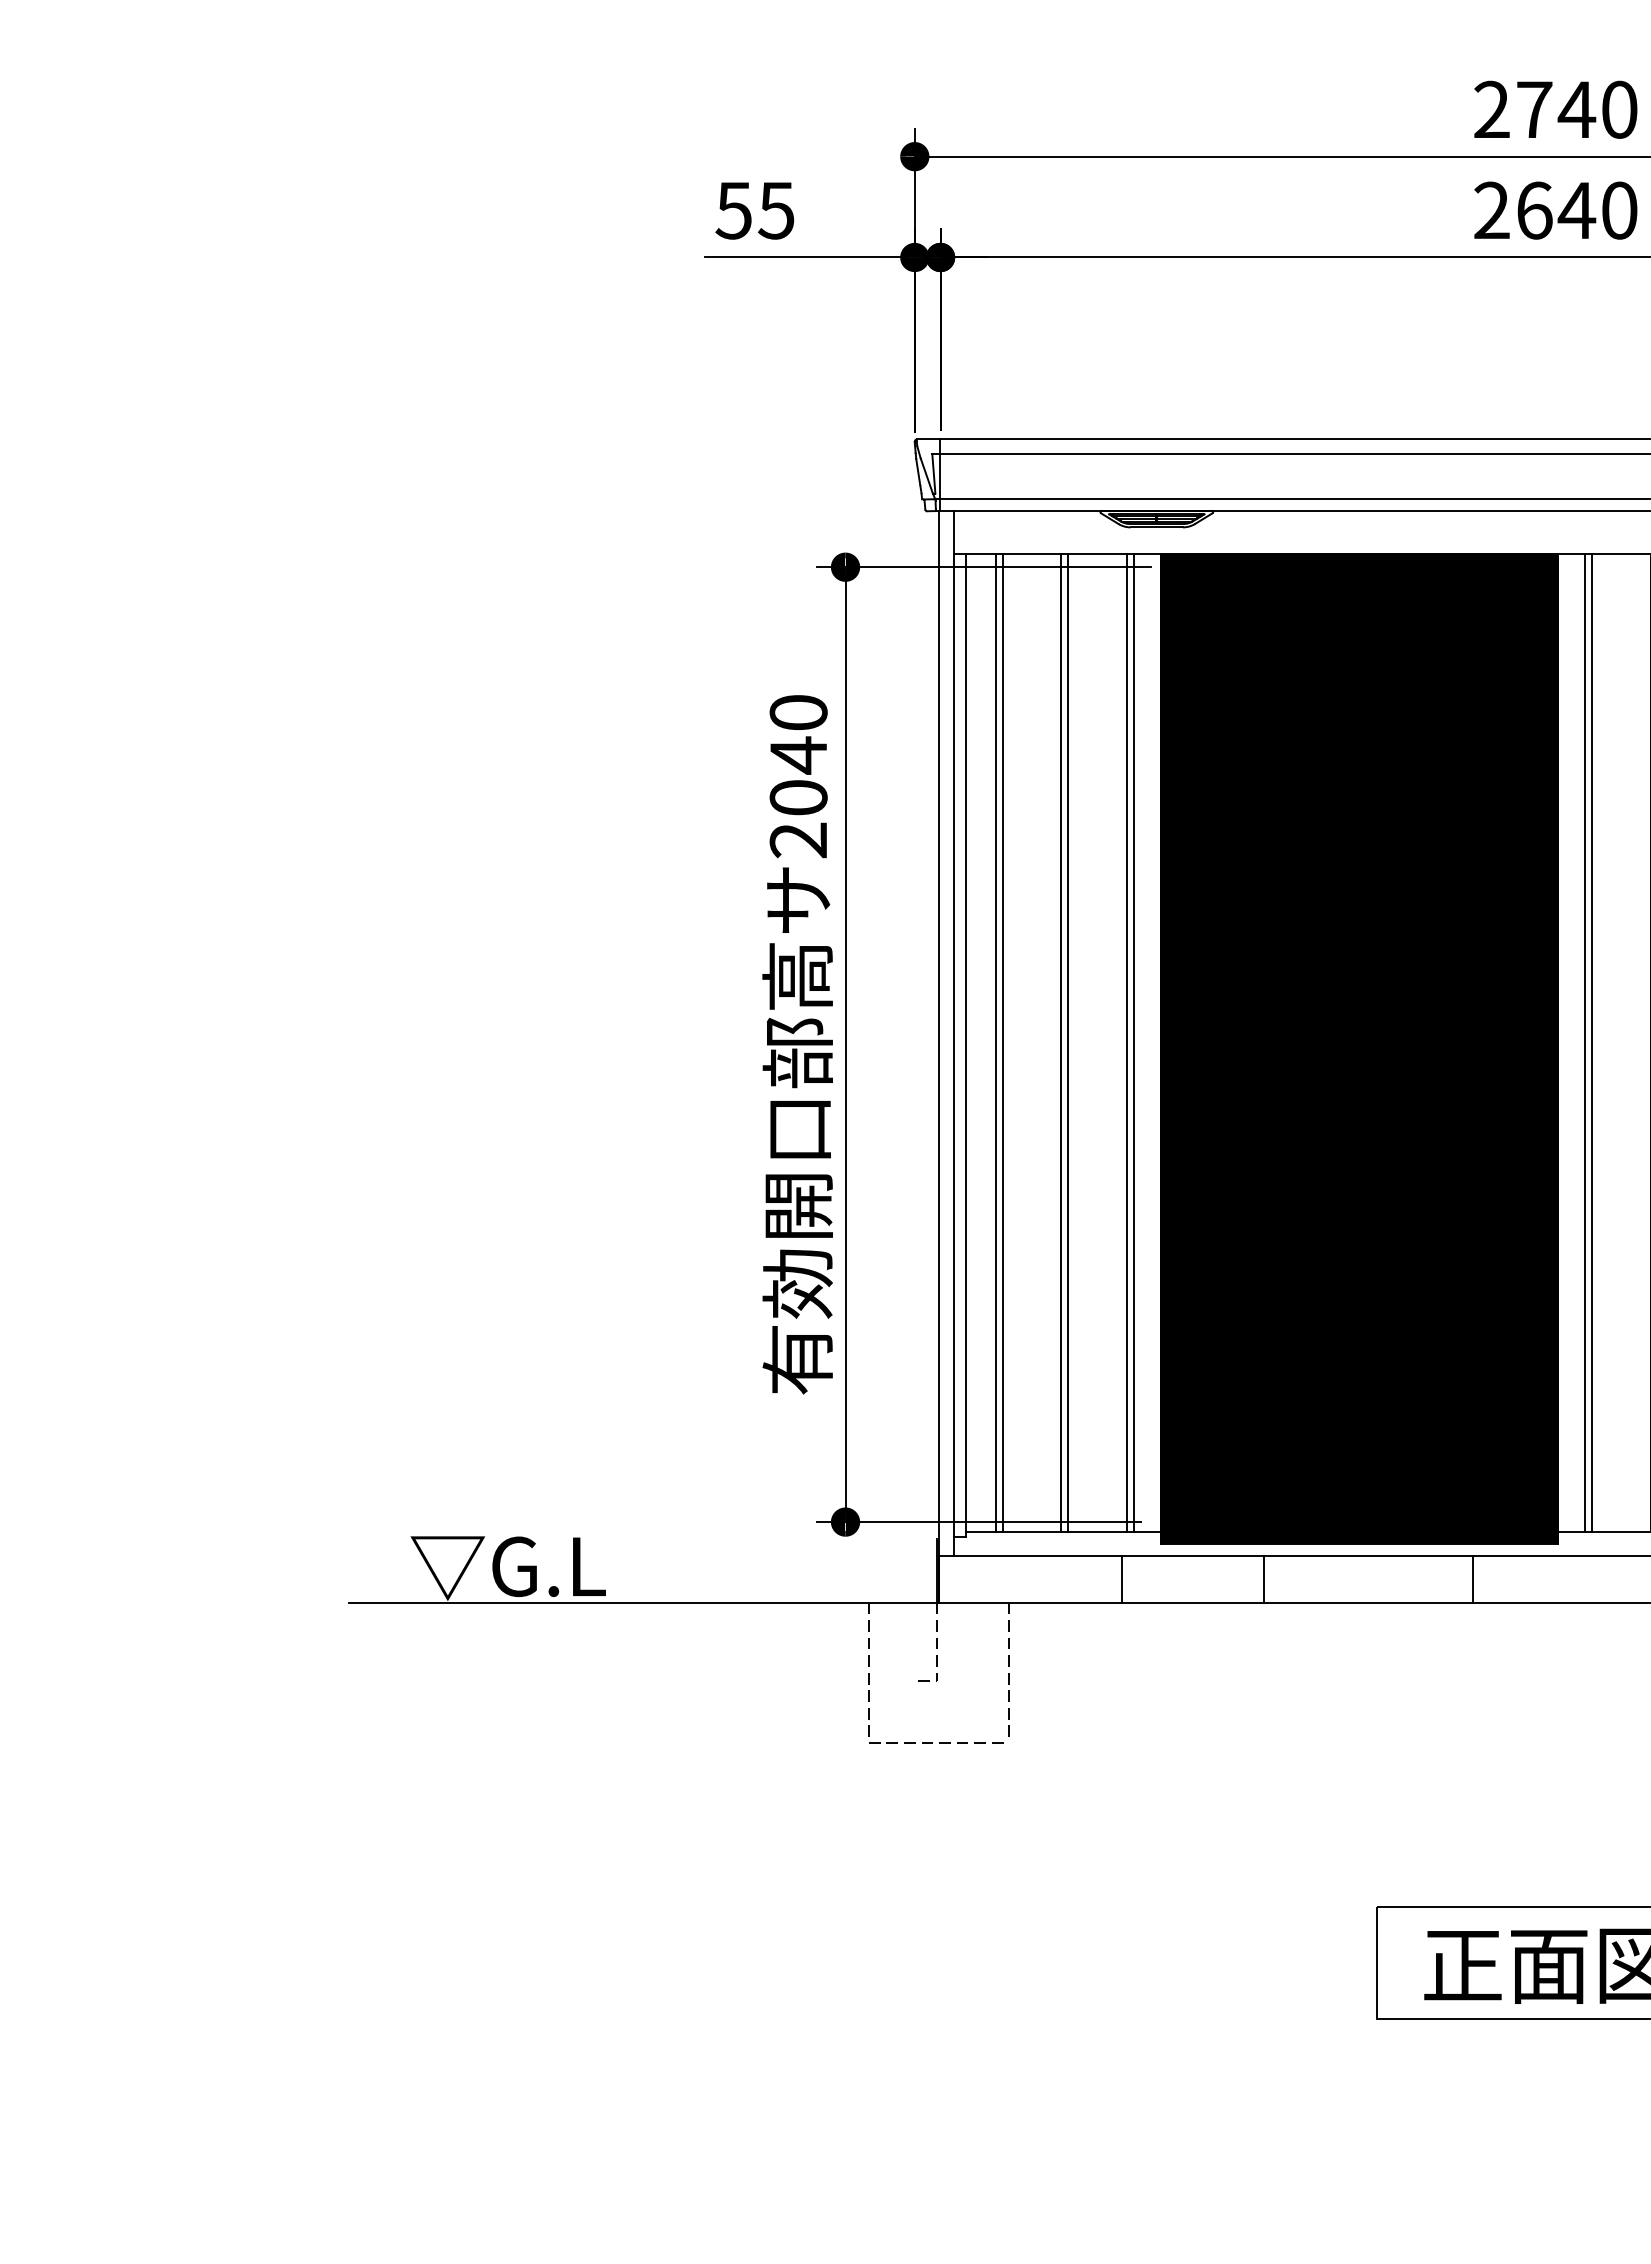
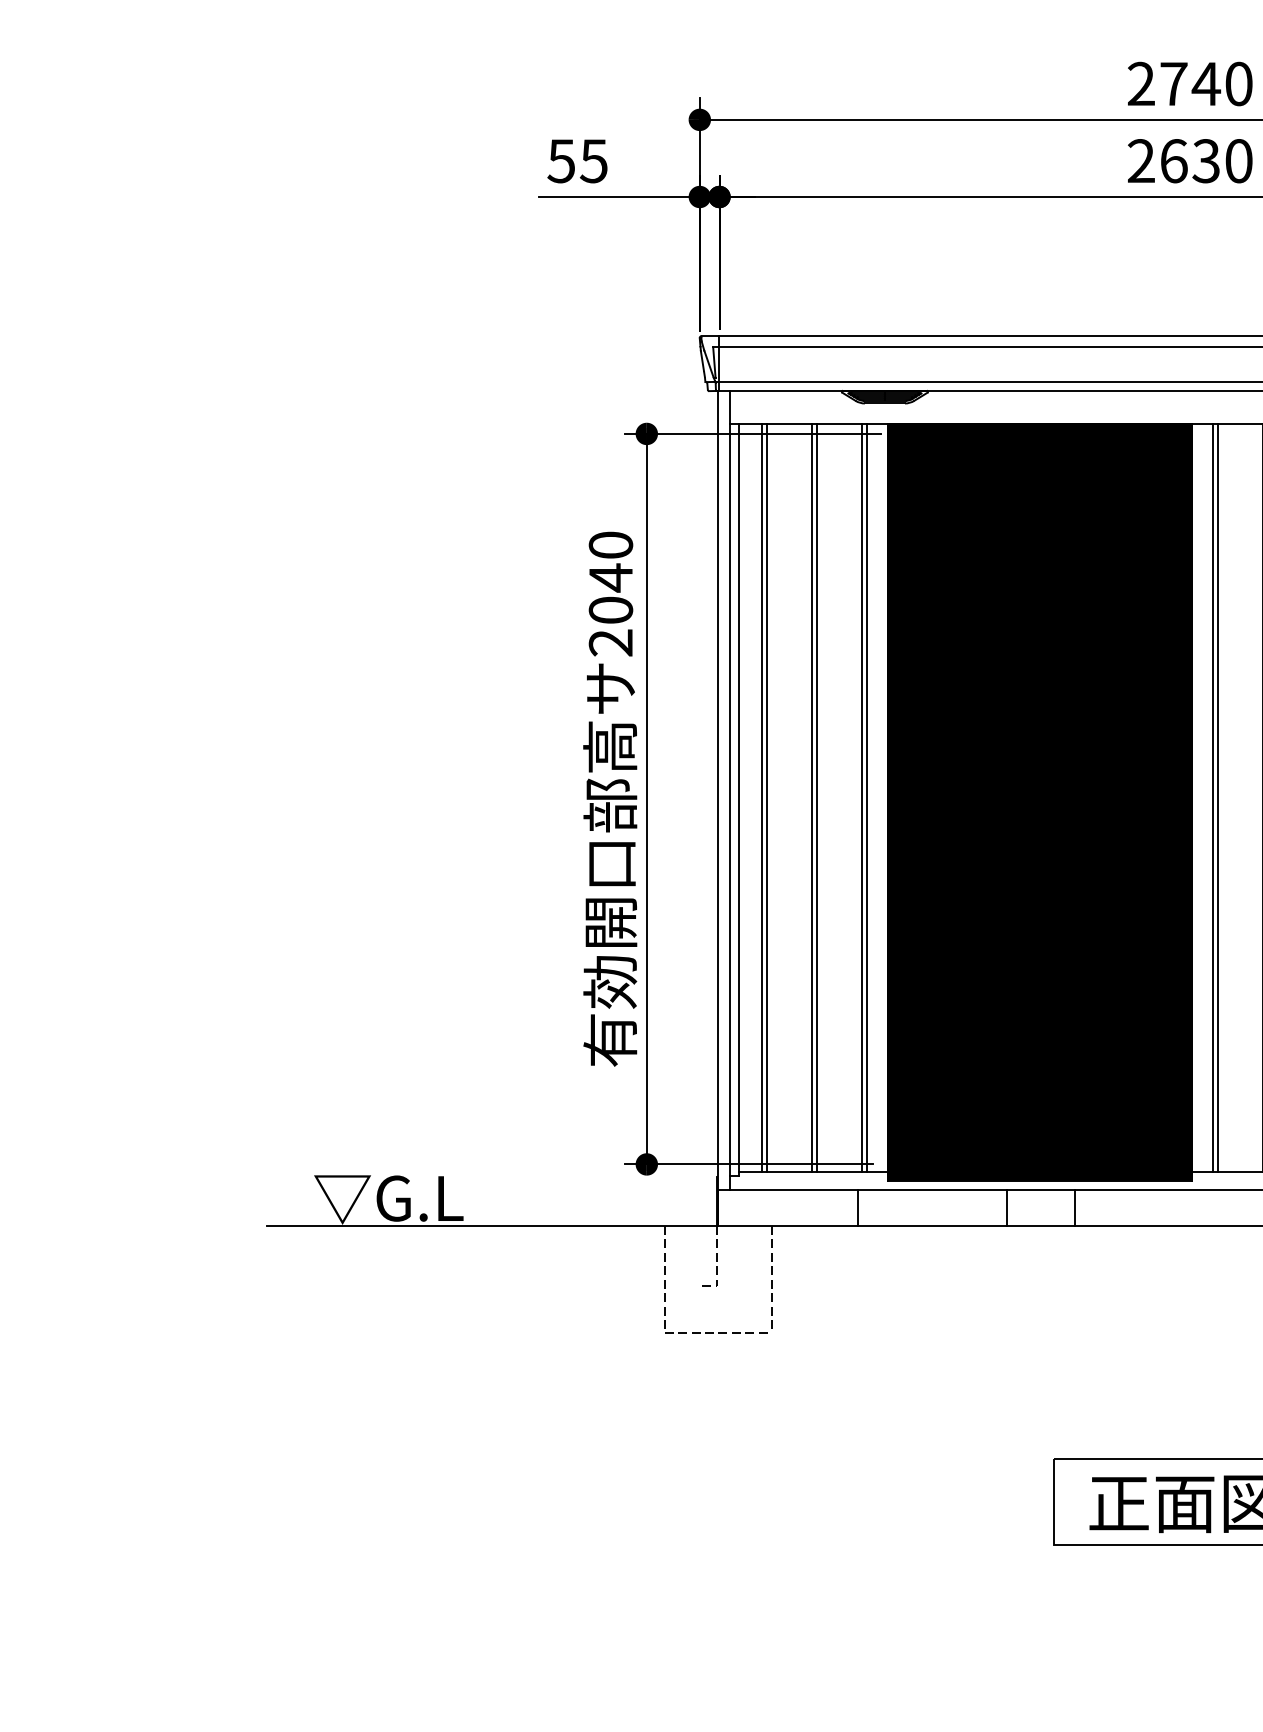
text: (1576, 210) -> (1206, 161), 2640 -> 2630
line: (1263, 1578) -> (1007, 1207), moved
line: (1472, 1578) -> (1075, 1207), moved

